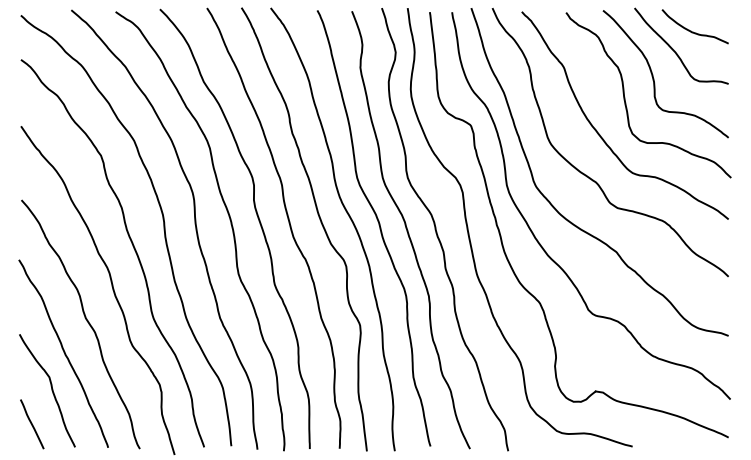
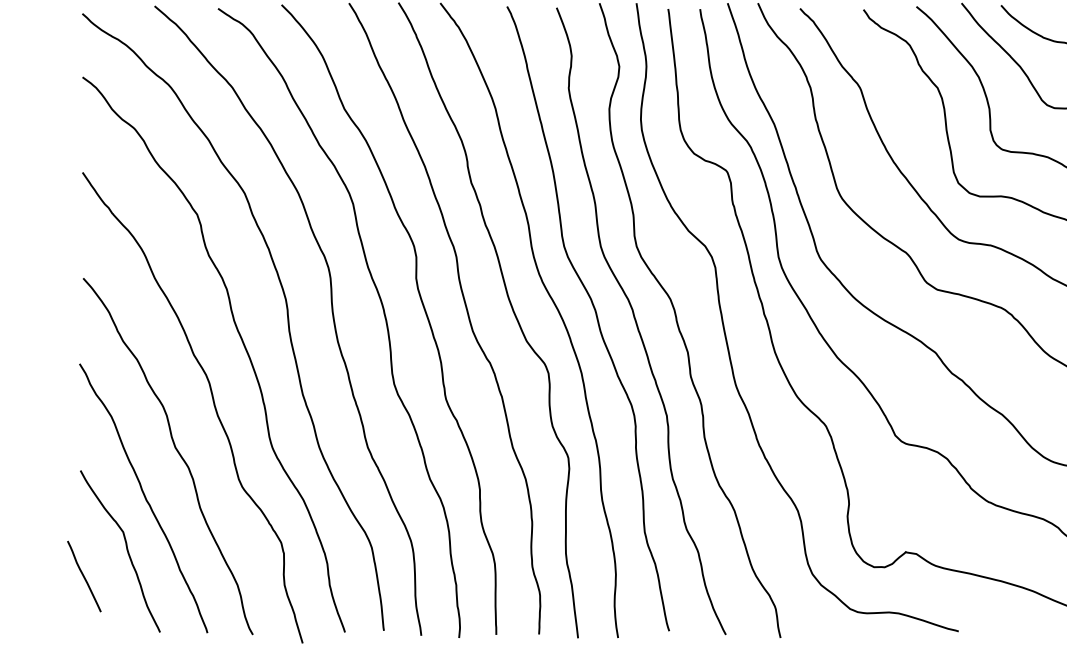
line: (32, 424) -> (84, 576), moved

